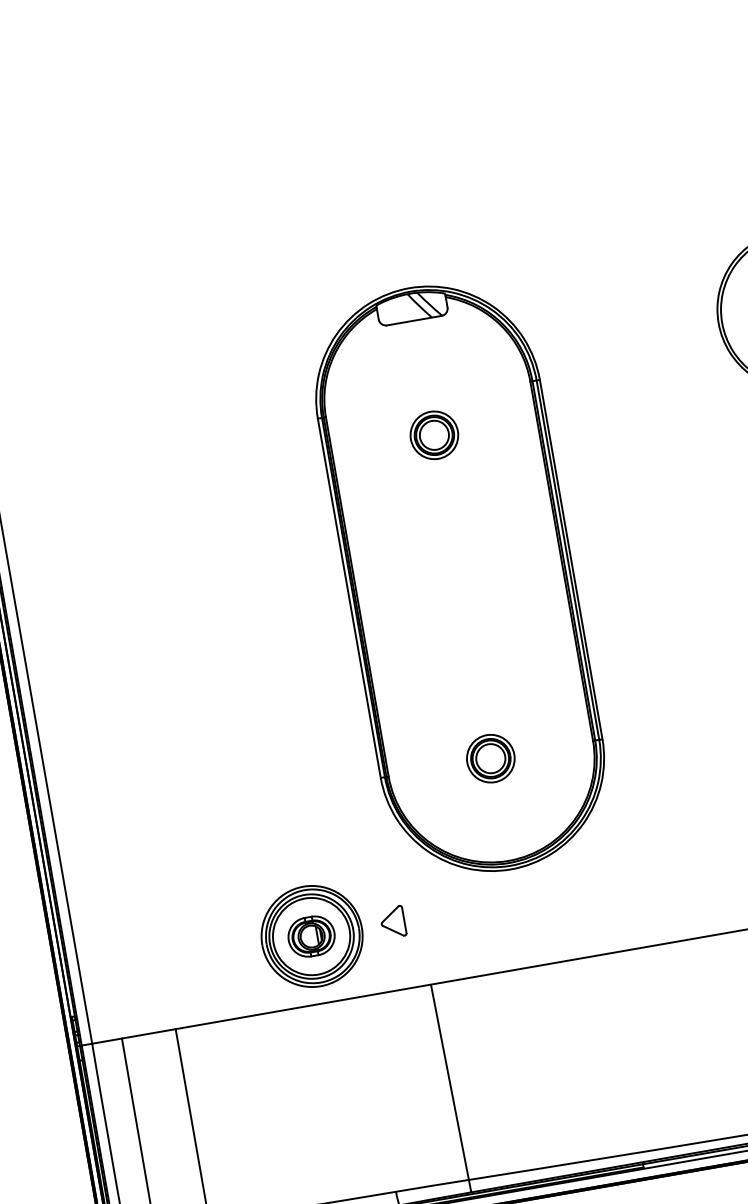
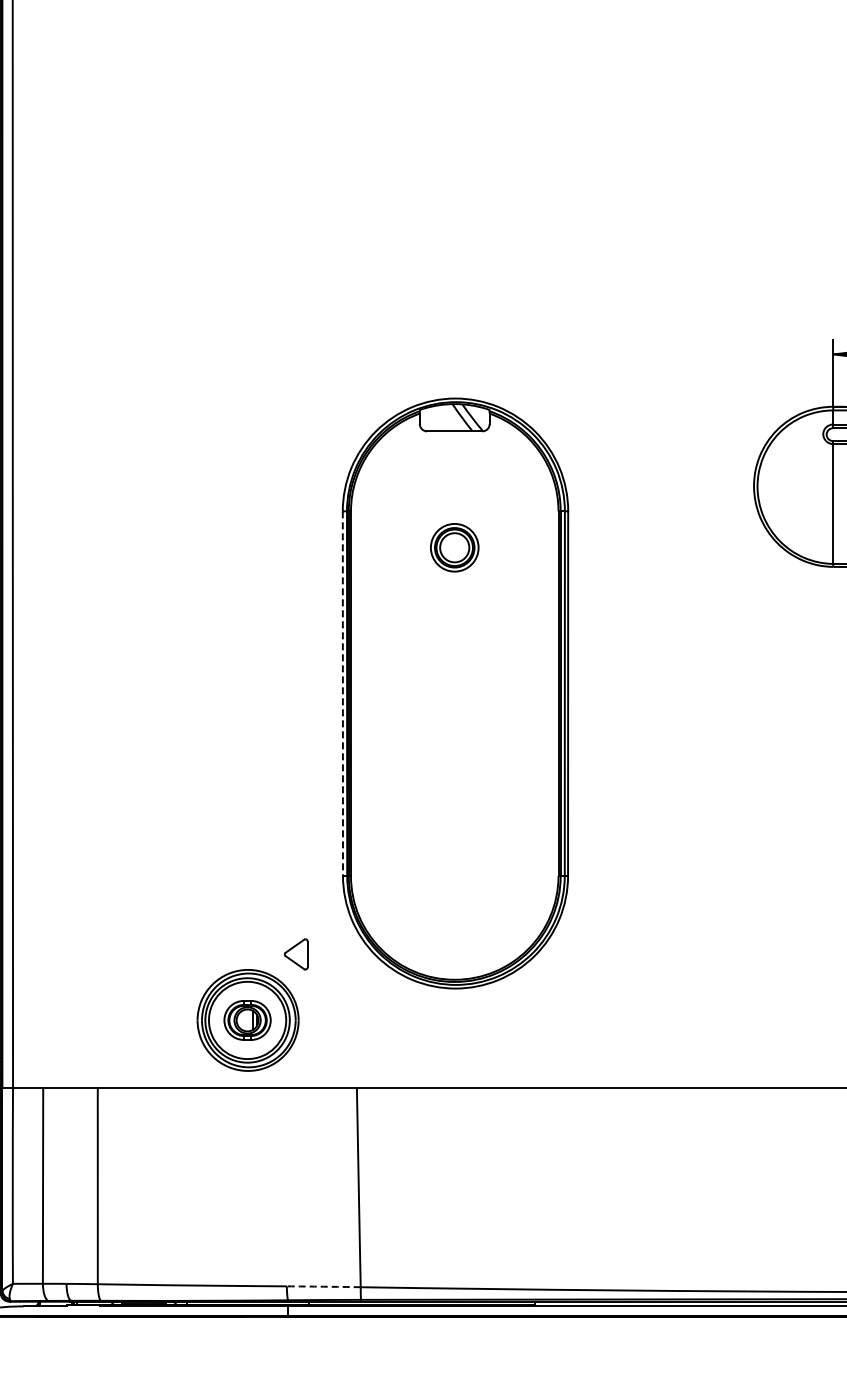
line: (349, 599) -> (342, 694), solid -> dashed
part: (490, 758) -> (454, 875), removed
part: (393, 922) -> (296, 954), moved
arc: (432, 1185) -> (323, 1286), solid -> dashed

